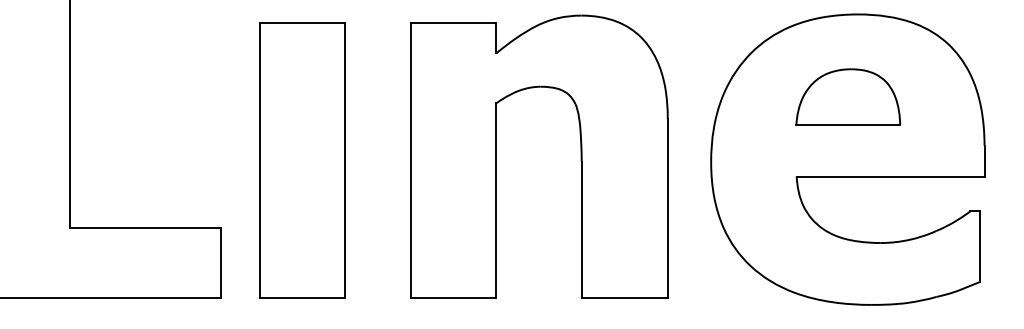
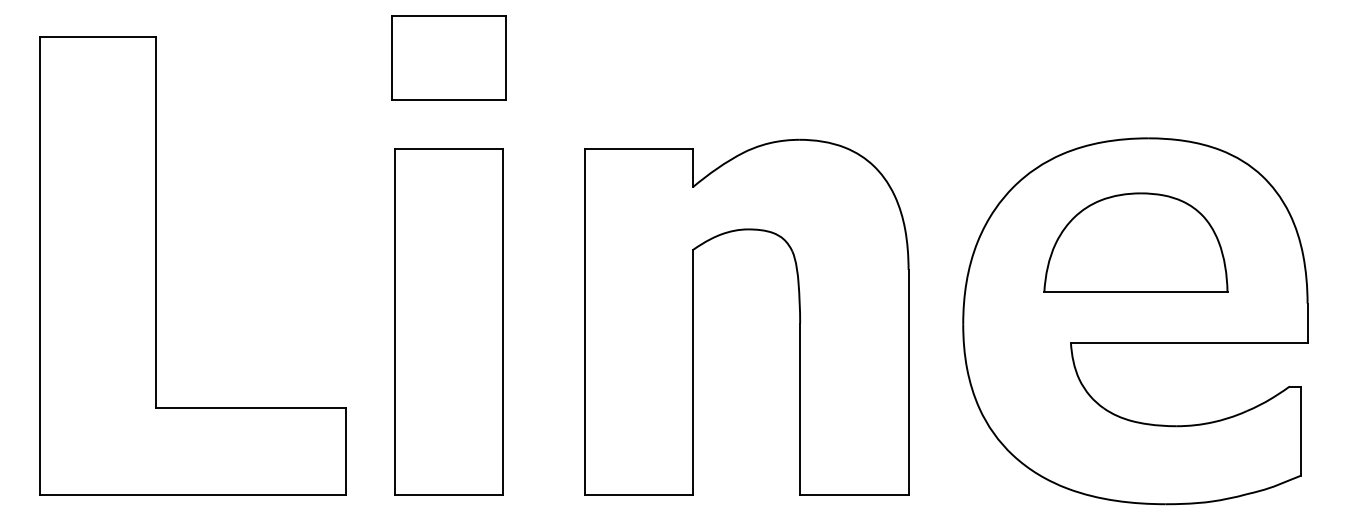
part: (847, 97) -> (1135, 242), size x1.4

